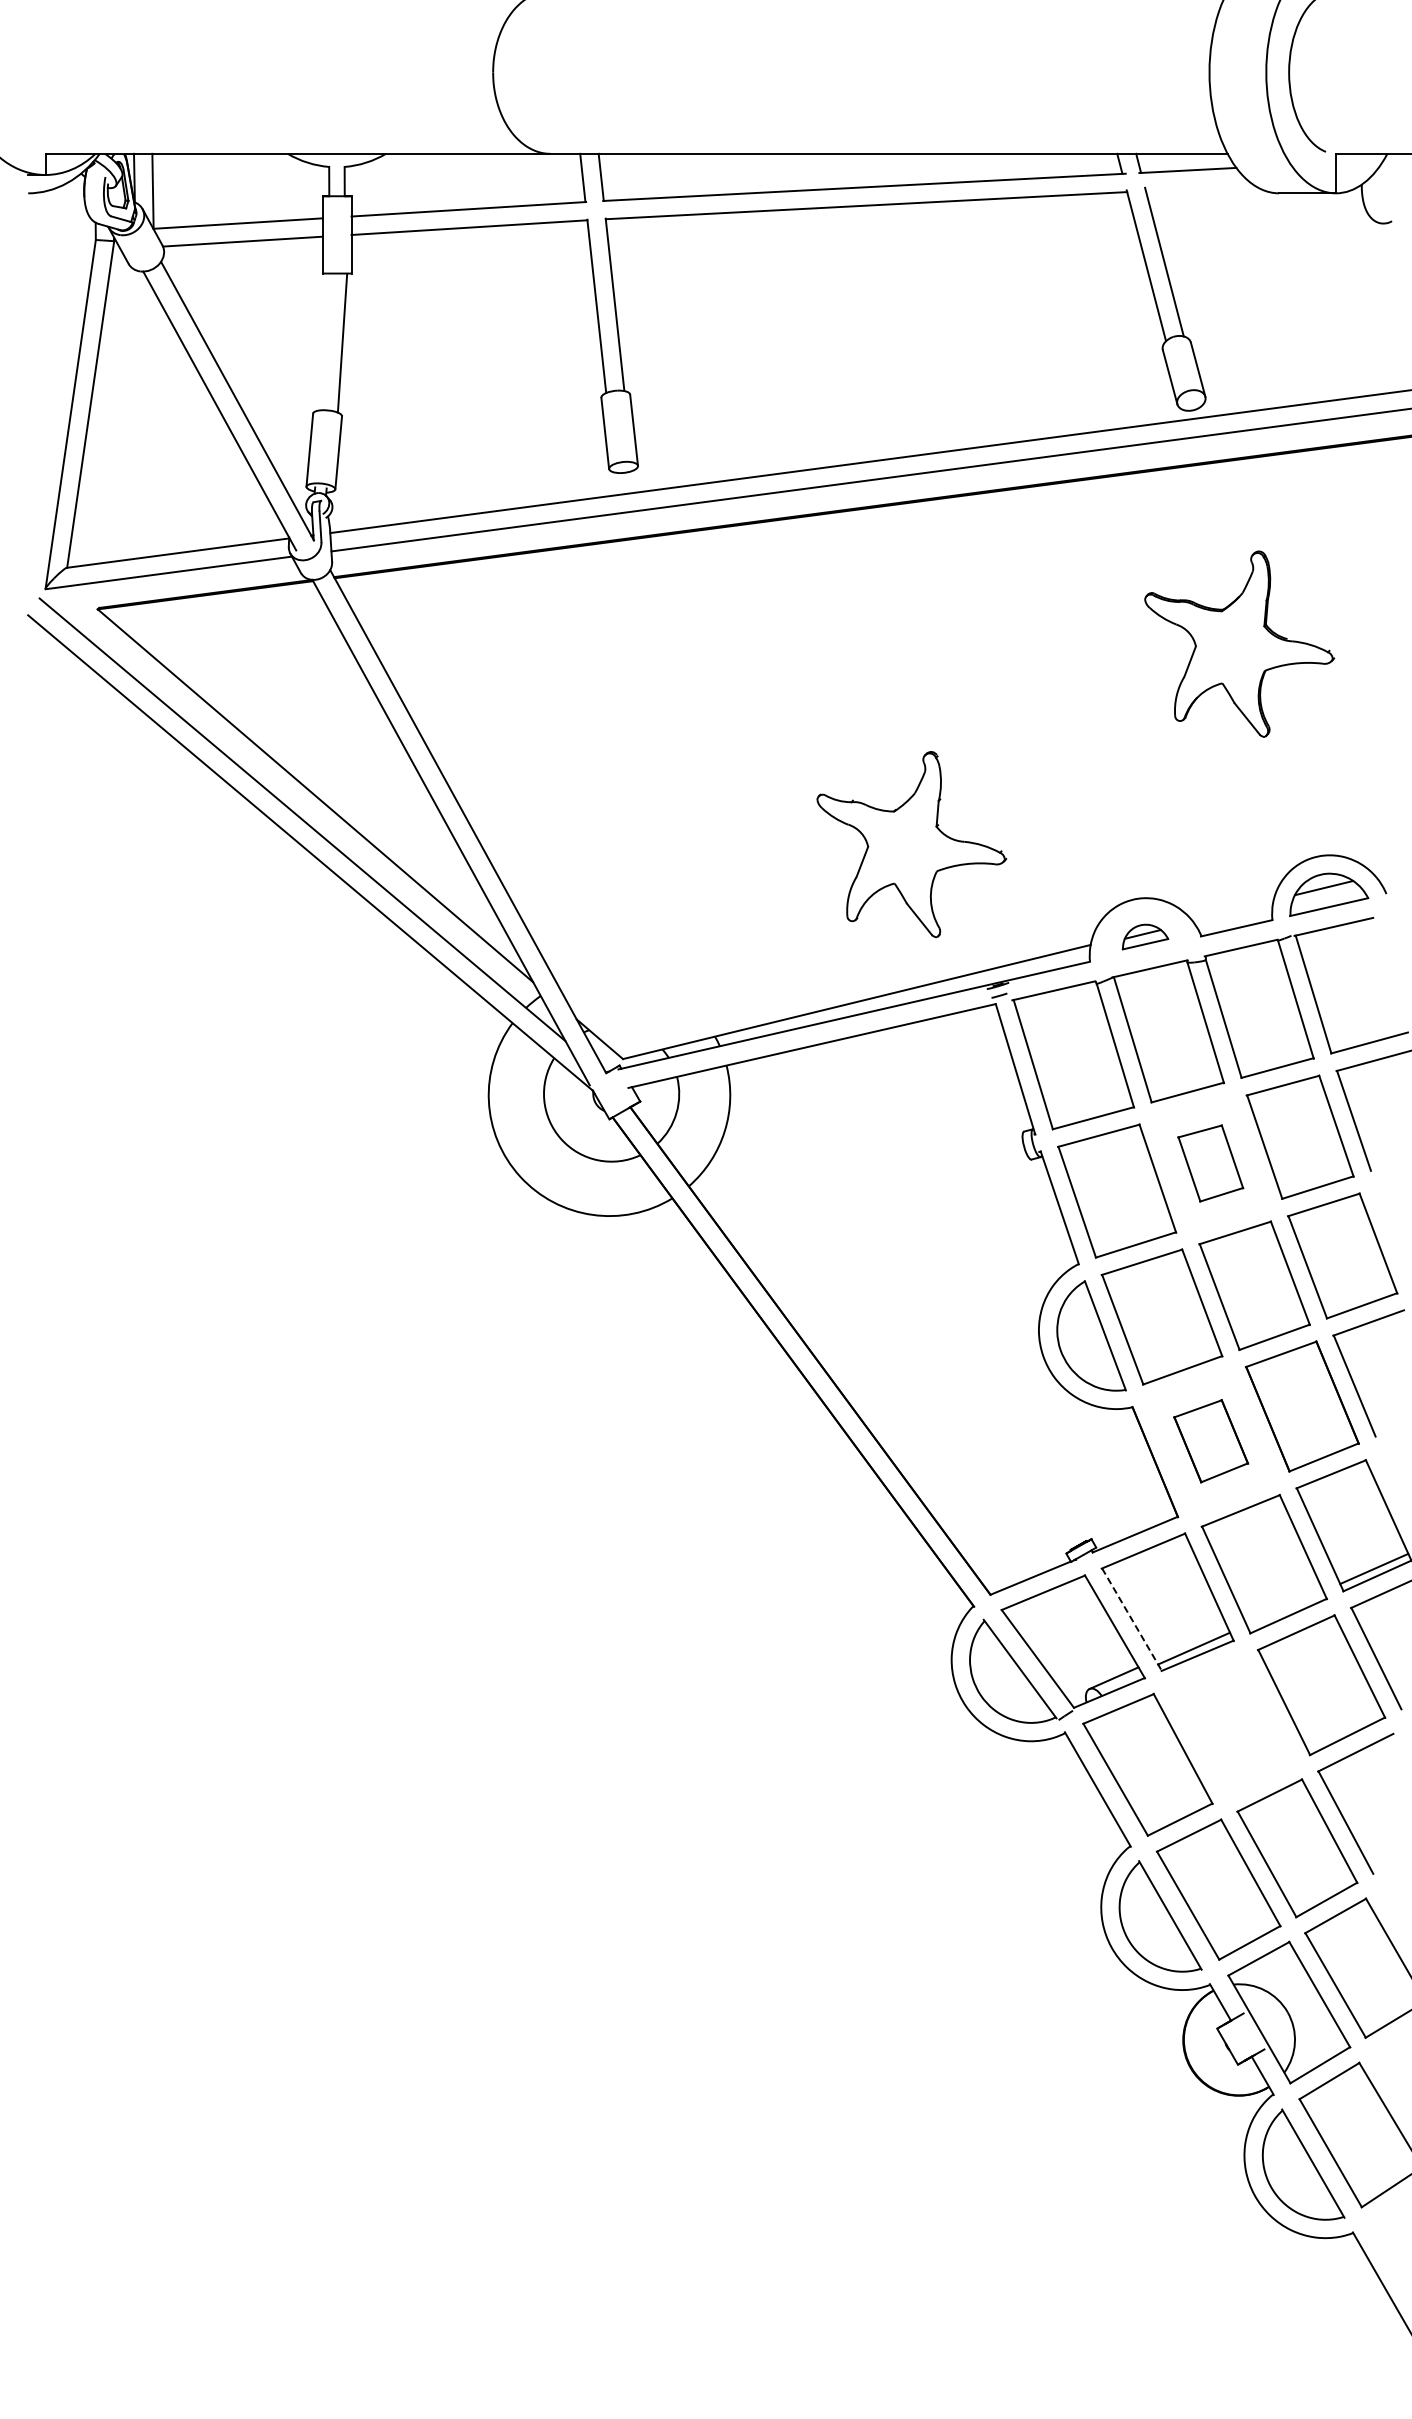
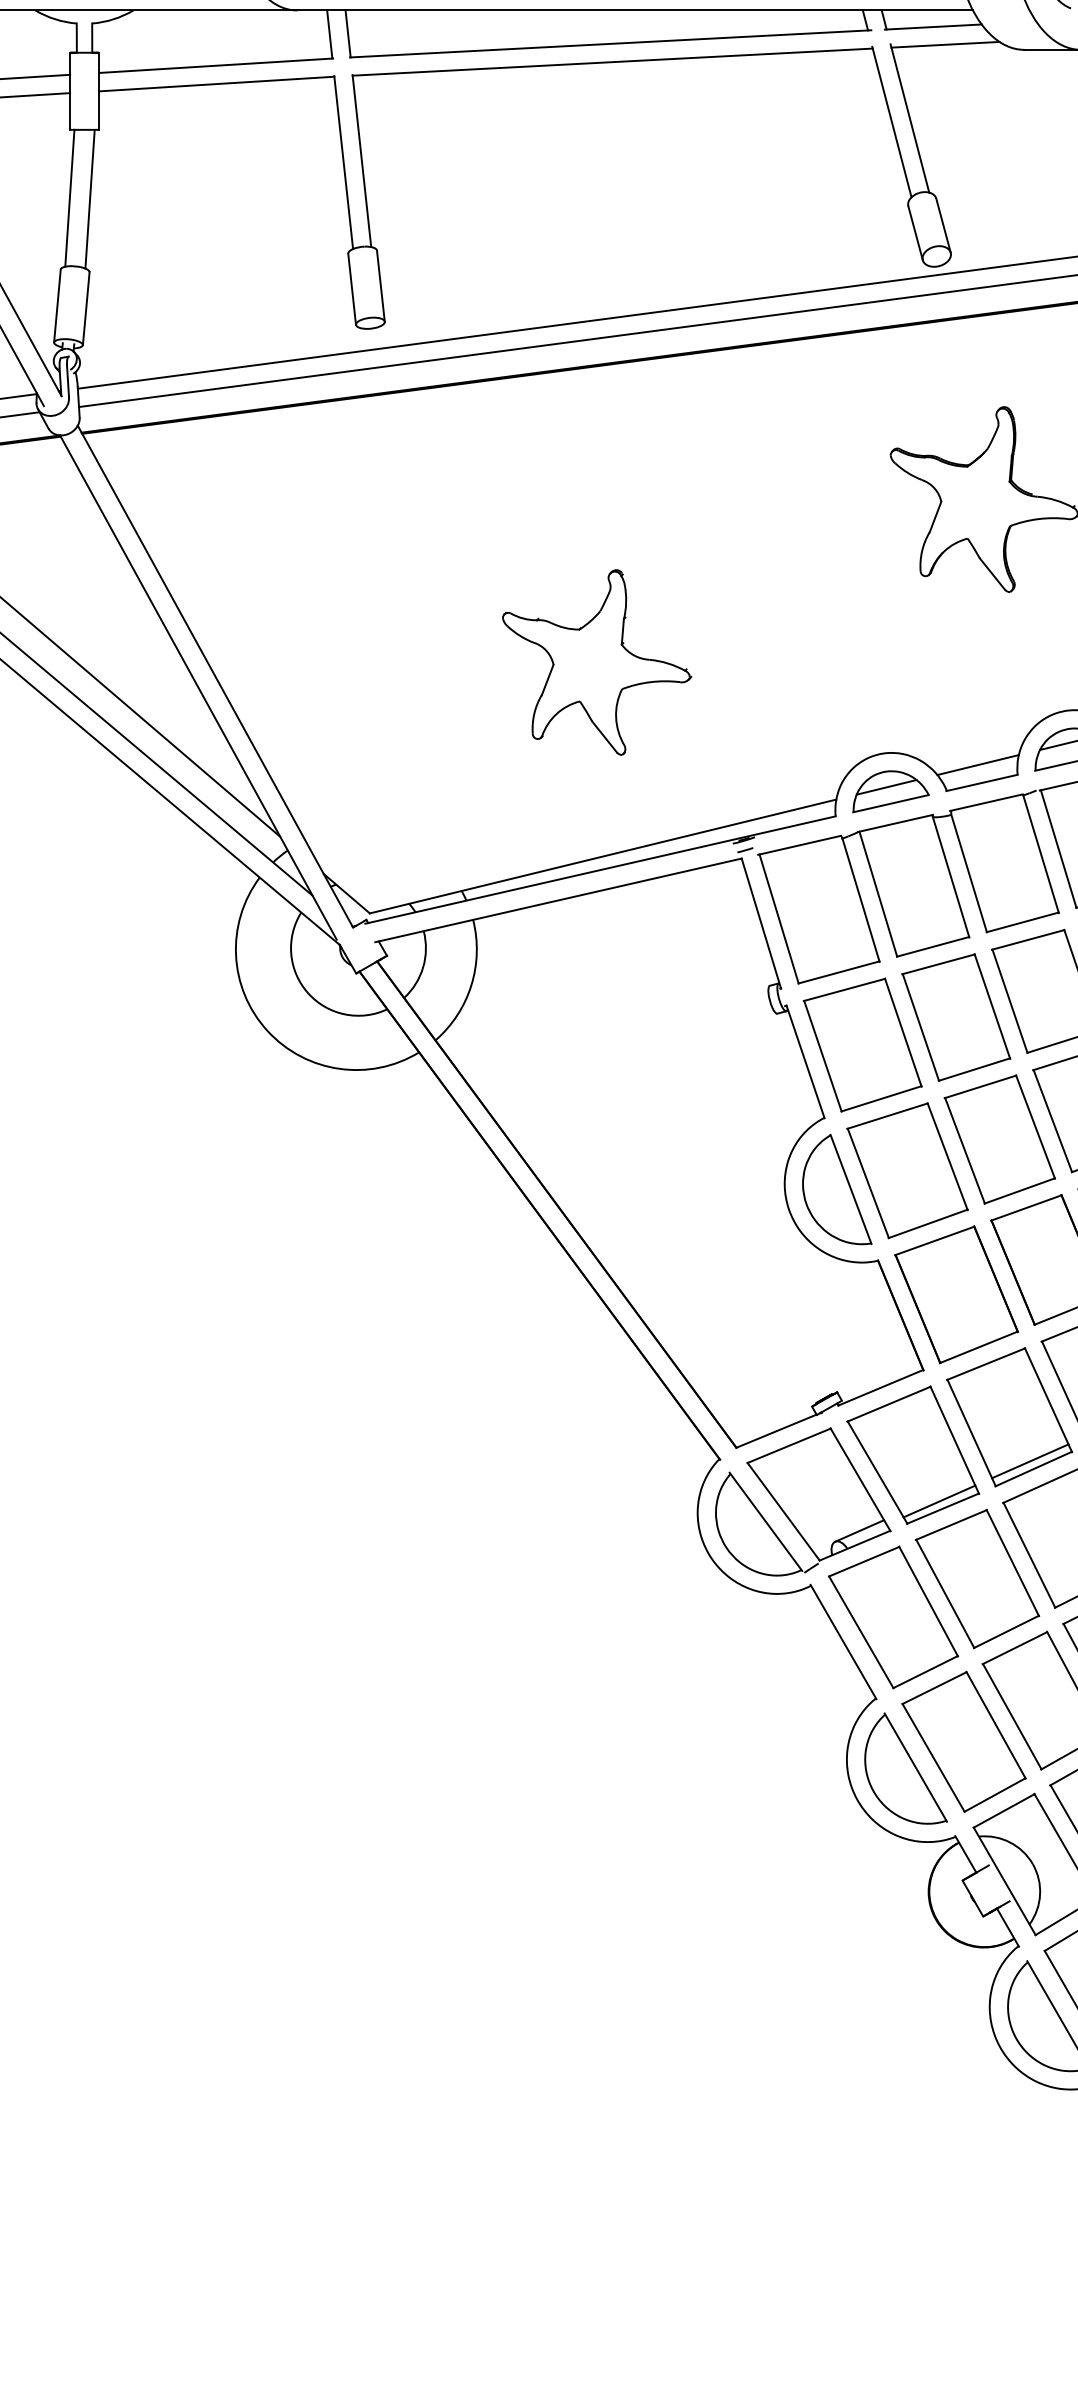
line: (1199, 188) -> (944, 45), added
line: (321, 341) -> (69, 197), added
part: (911, 844) -> (596, 662), moved
line: (1232, 910) -> (977, 765), added
part: (1145, 936) -> (891, 791), size x1.67
part: (1210, 1163) -> (955, 1017), size x1.67
part: (1210, 1440) -> (955, 1293), size x1.67
line: (1284, 1608) -> (1029, 1461), added
line: (1132, 1620) -> (878, 1473), dashed -> solid
part: (1231, 1726) -> (976, 1579), added

